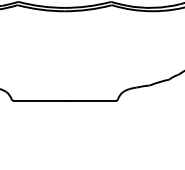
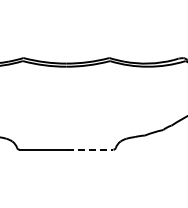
line: (90, 100) -> (90, 149), solid -> dashed

